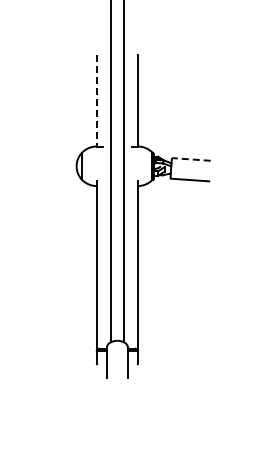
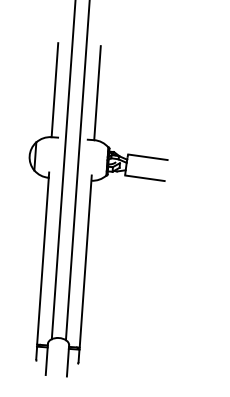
line: (96, 100) -> (54, 89), dashed -> solid
line: (190, 159) -> (146, 157), dashed -> solid

